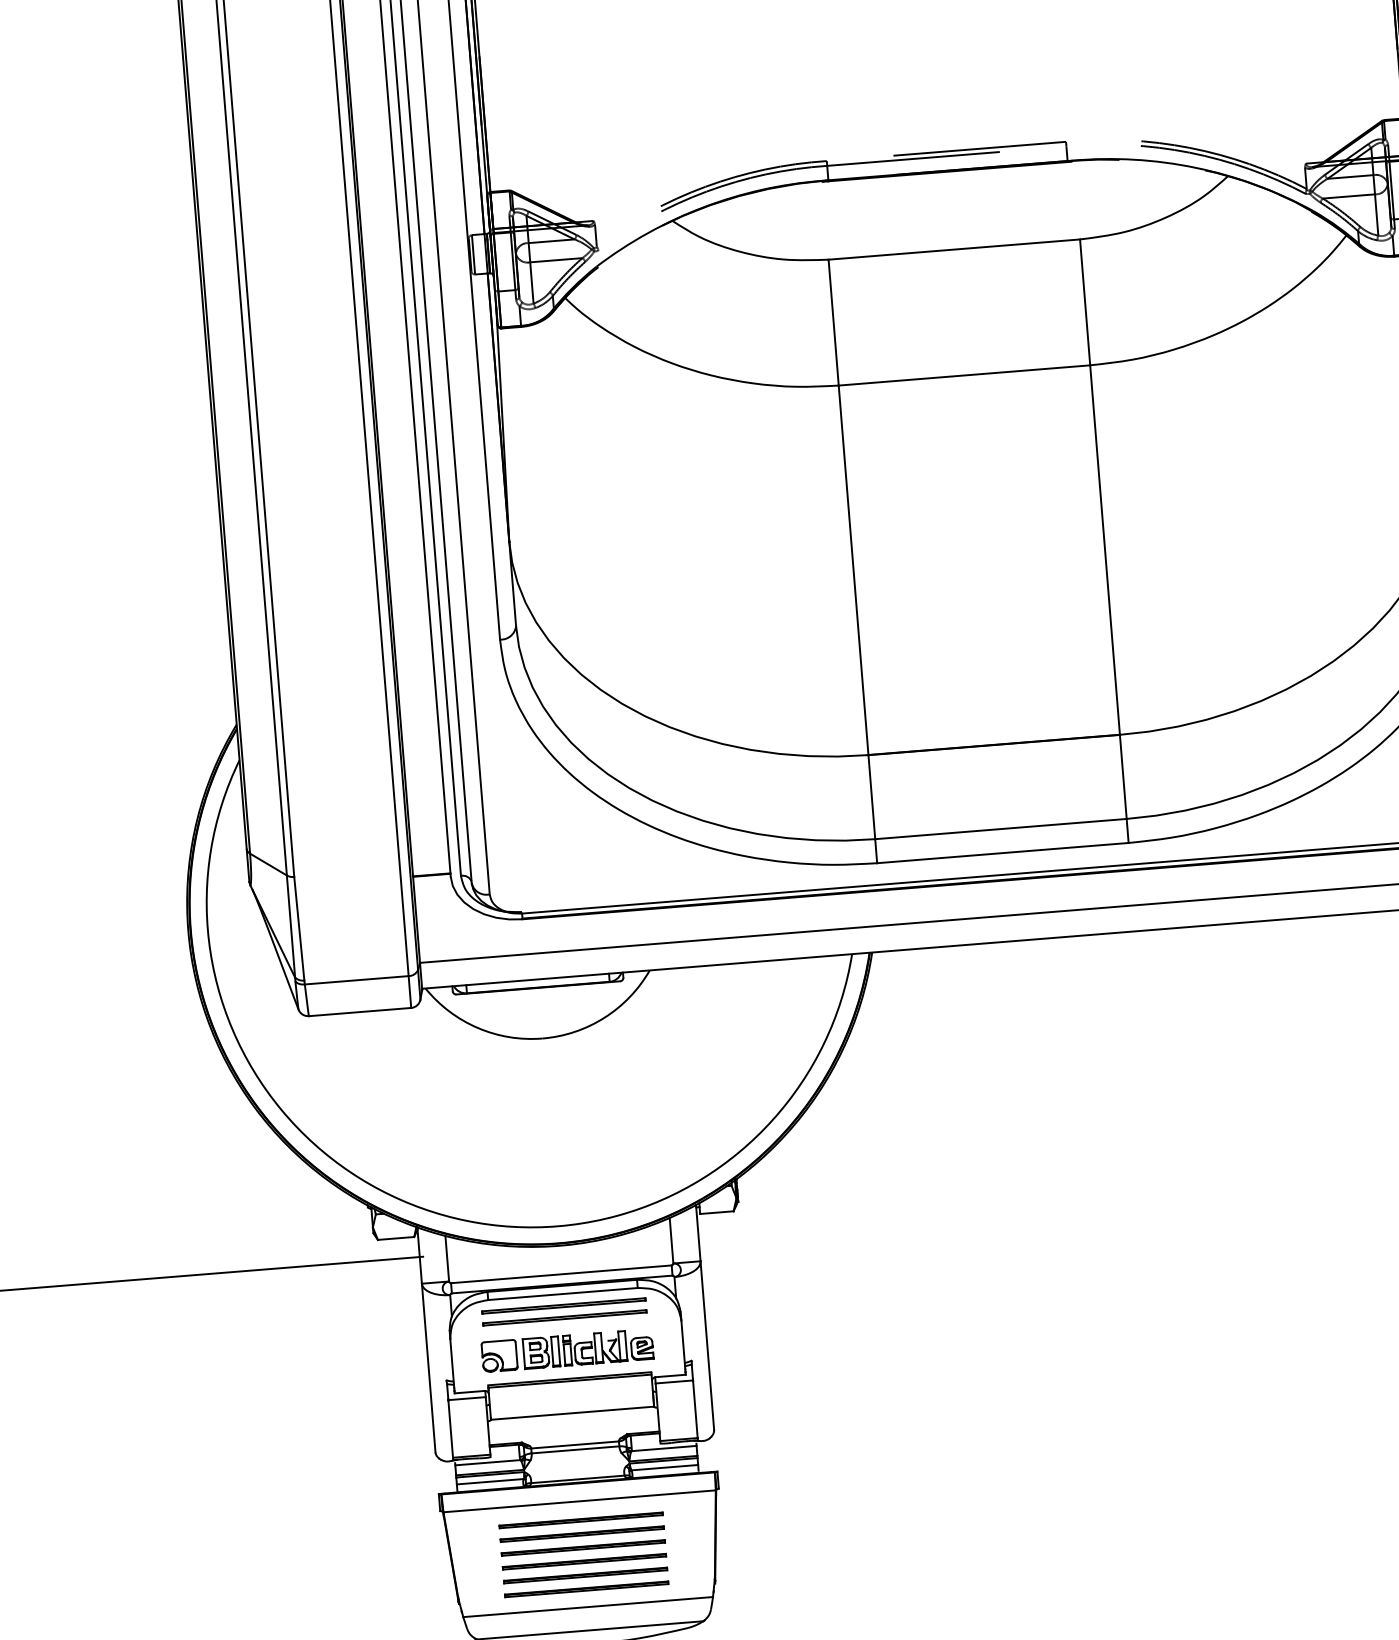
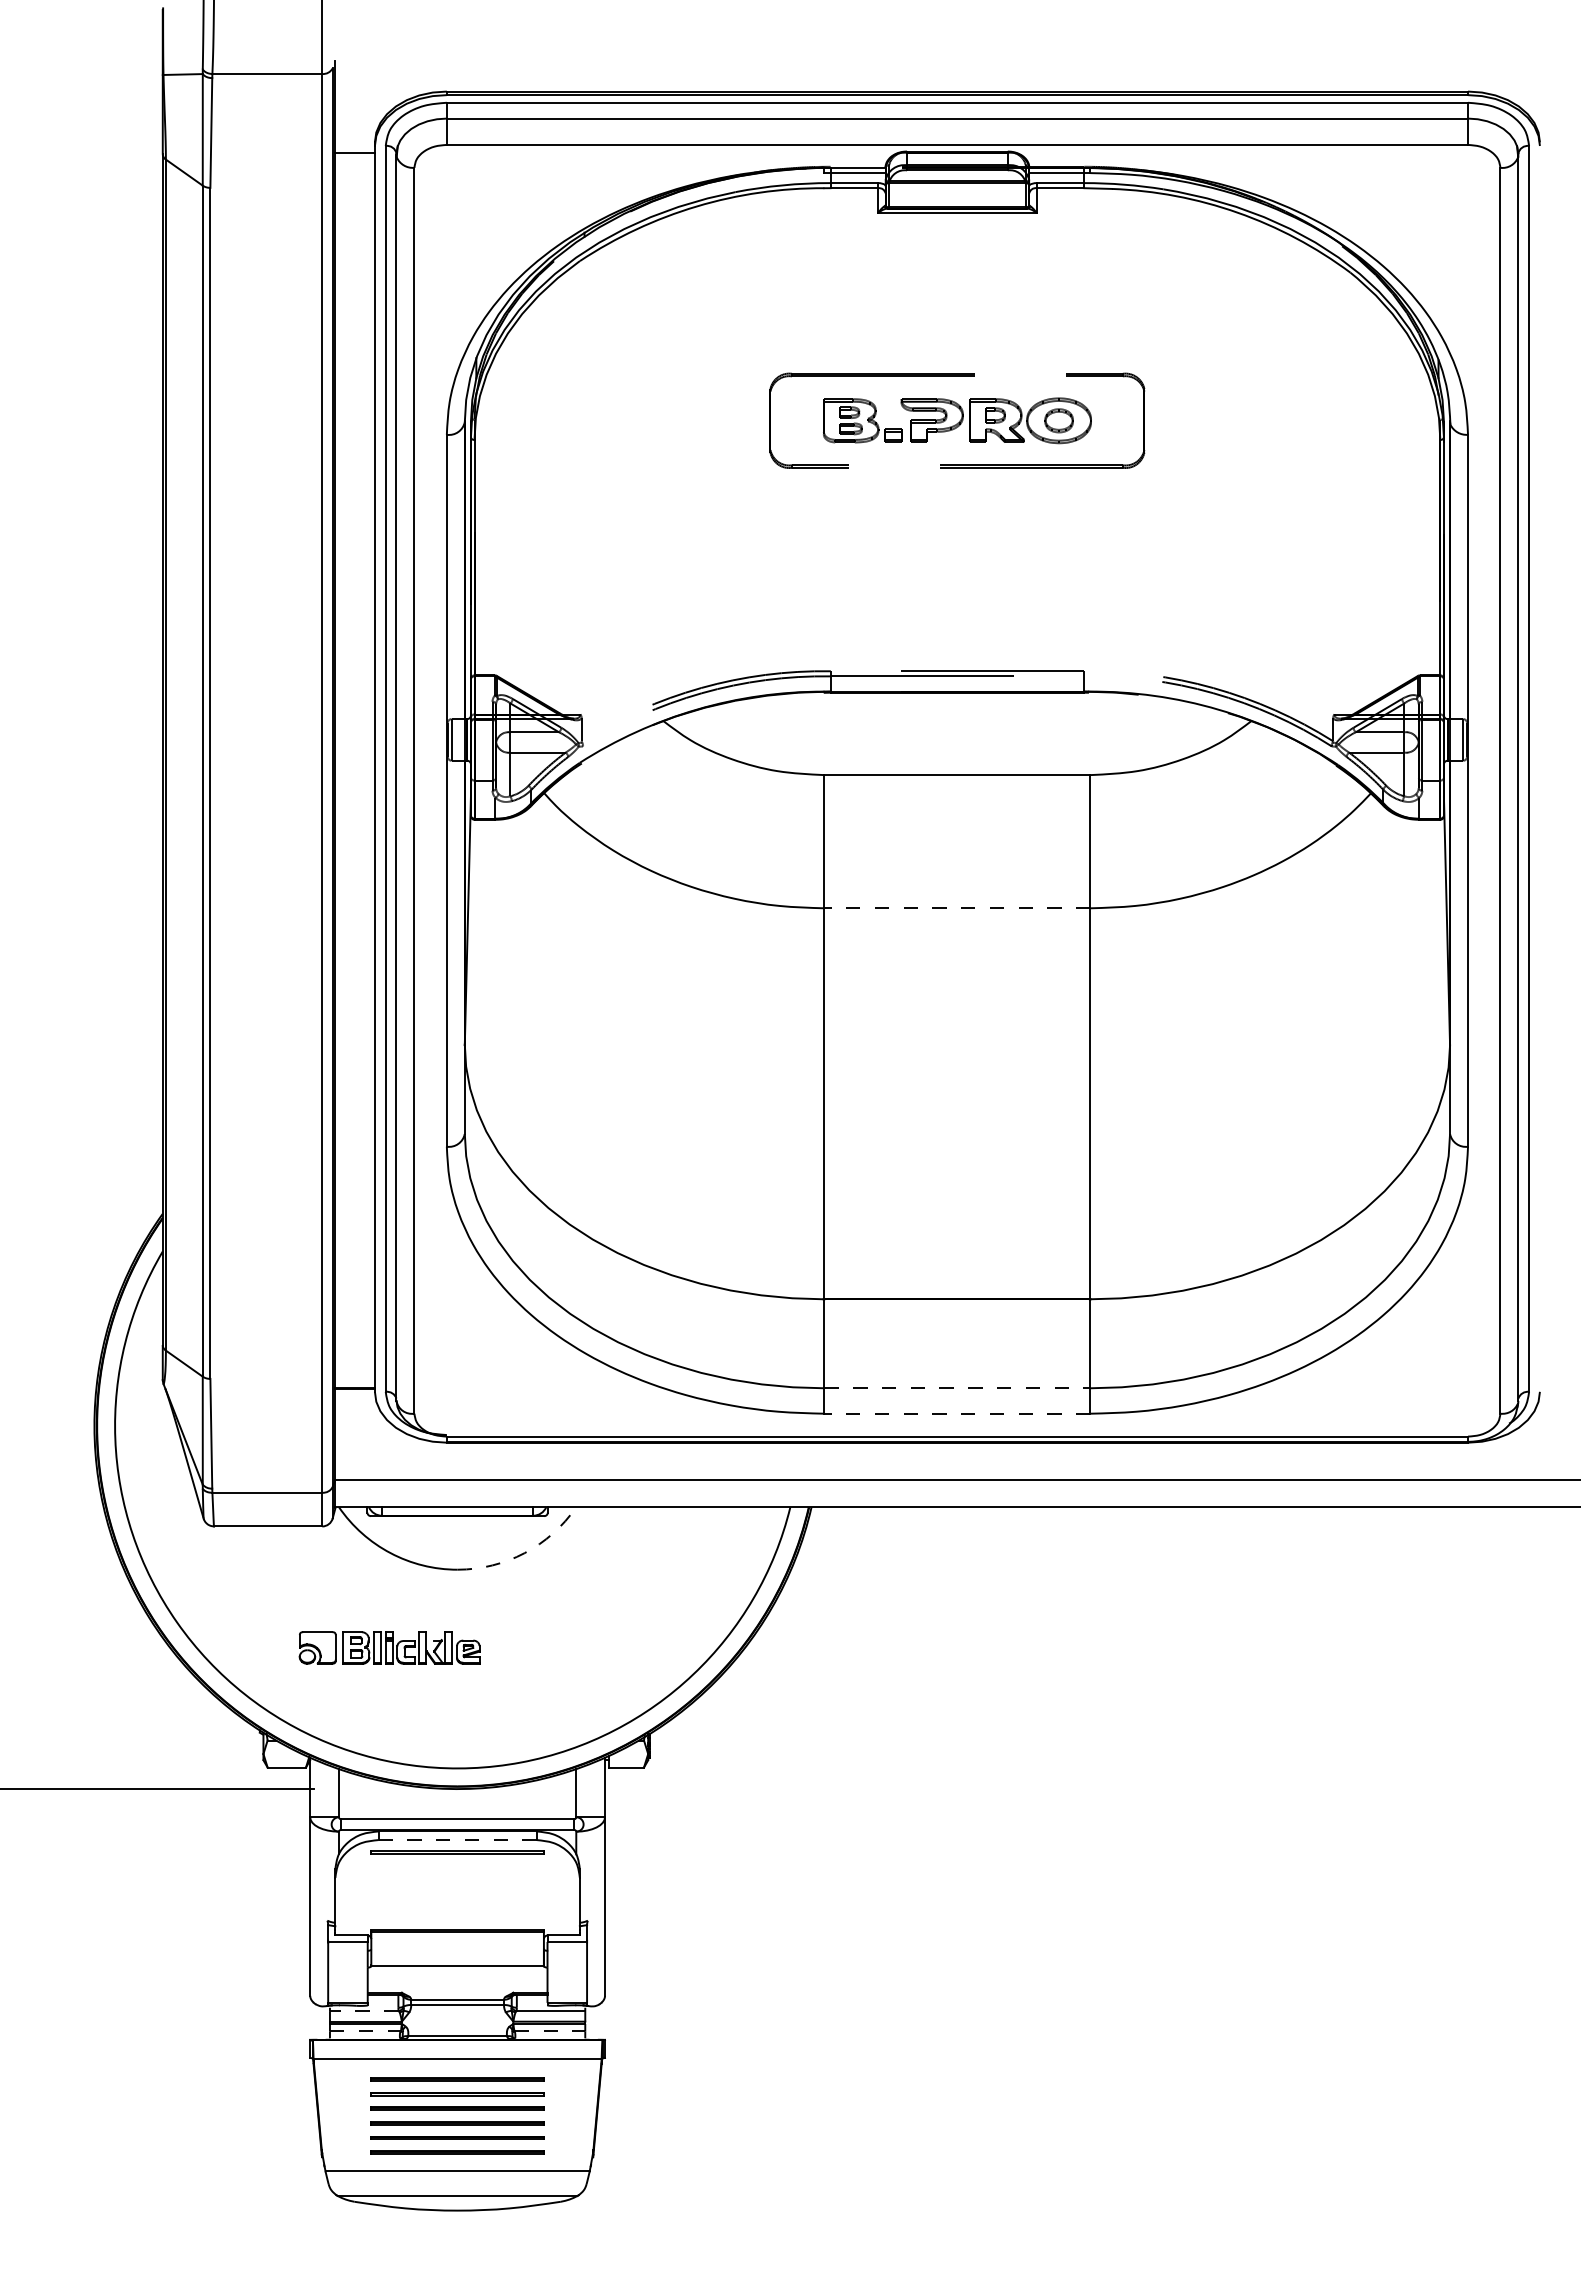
line: (963, 375) -> (956, 908), solid -> dashed
line: (1001, 829) -> (957, 1388), solid -> dashed
line: (1001, 852) -> (956, 1413), solid -> dashed
arc: (604, 1018) -> (524, 1553), solid -> dashed
line: (563, 1294) -> (458, 1840), solid -> dashed
line: (564, 1317) -> (457, 1864), removed
part: (567, 1350) -> (389, 1647), moved
line: (487, 1463) -> (363, 2011), solid -> dashed
line: (665, 1467) -> (550, 2031), solid -> dashed
line: (490, 1481) -> (365, 2031), solid -> dashed

